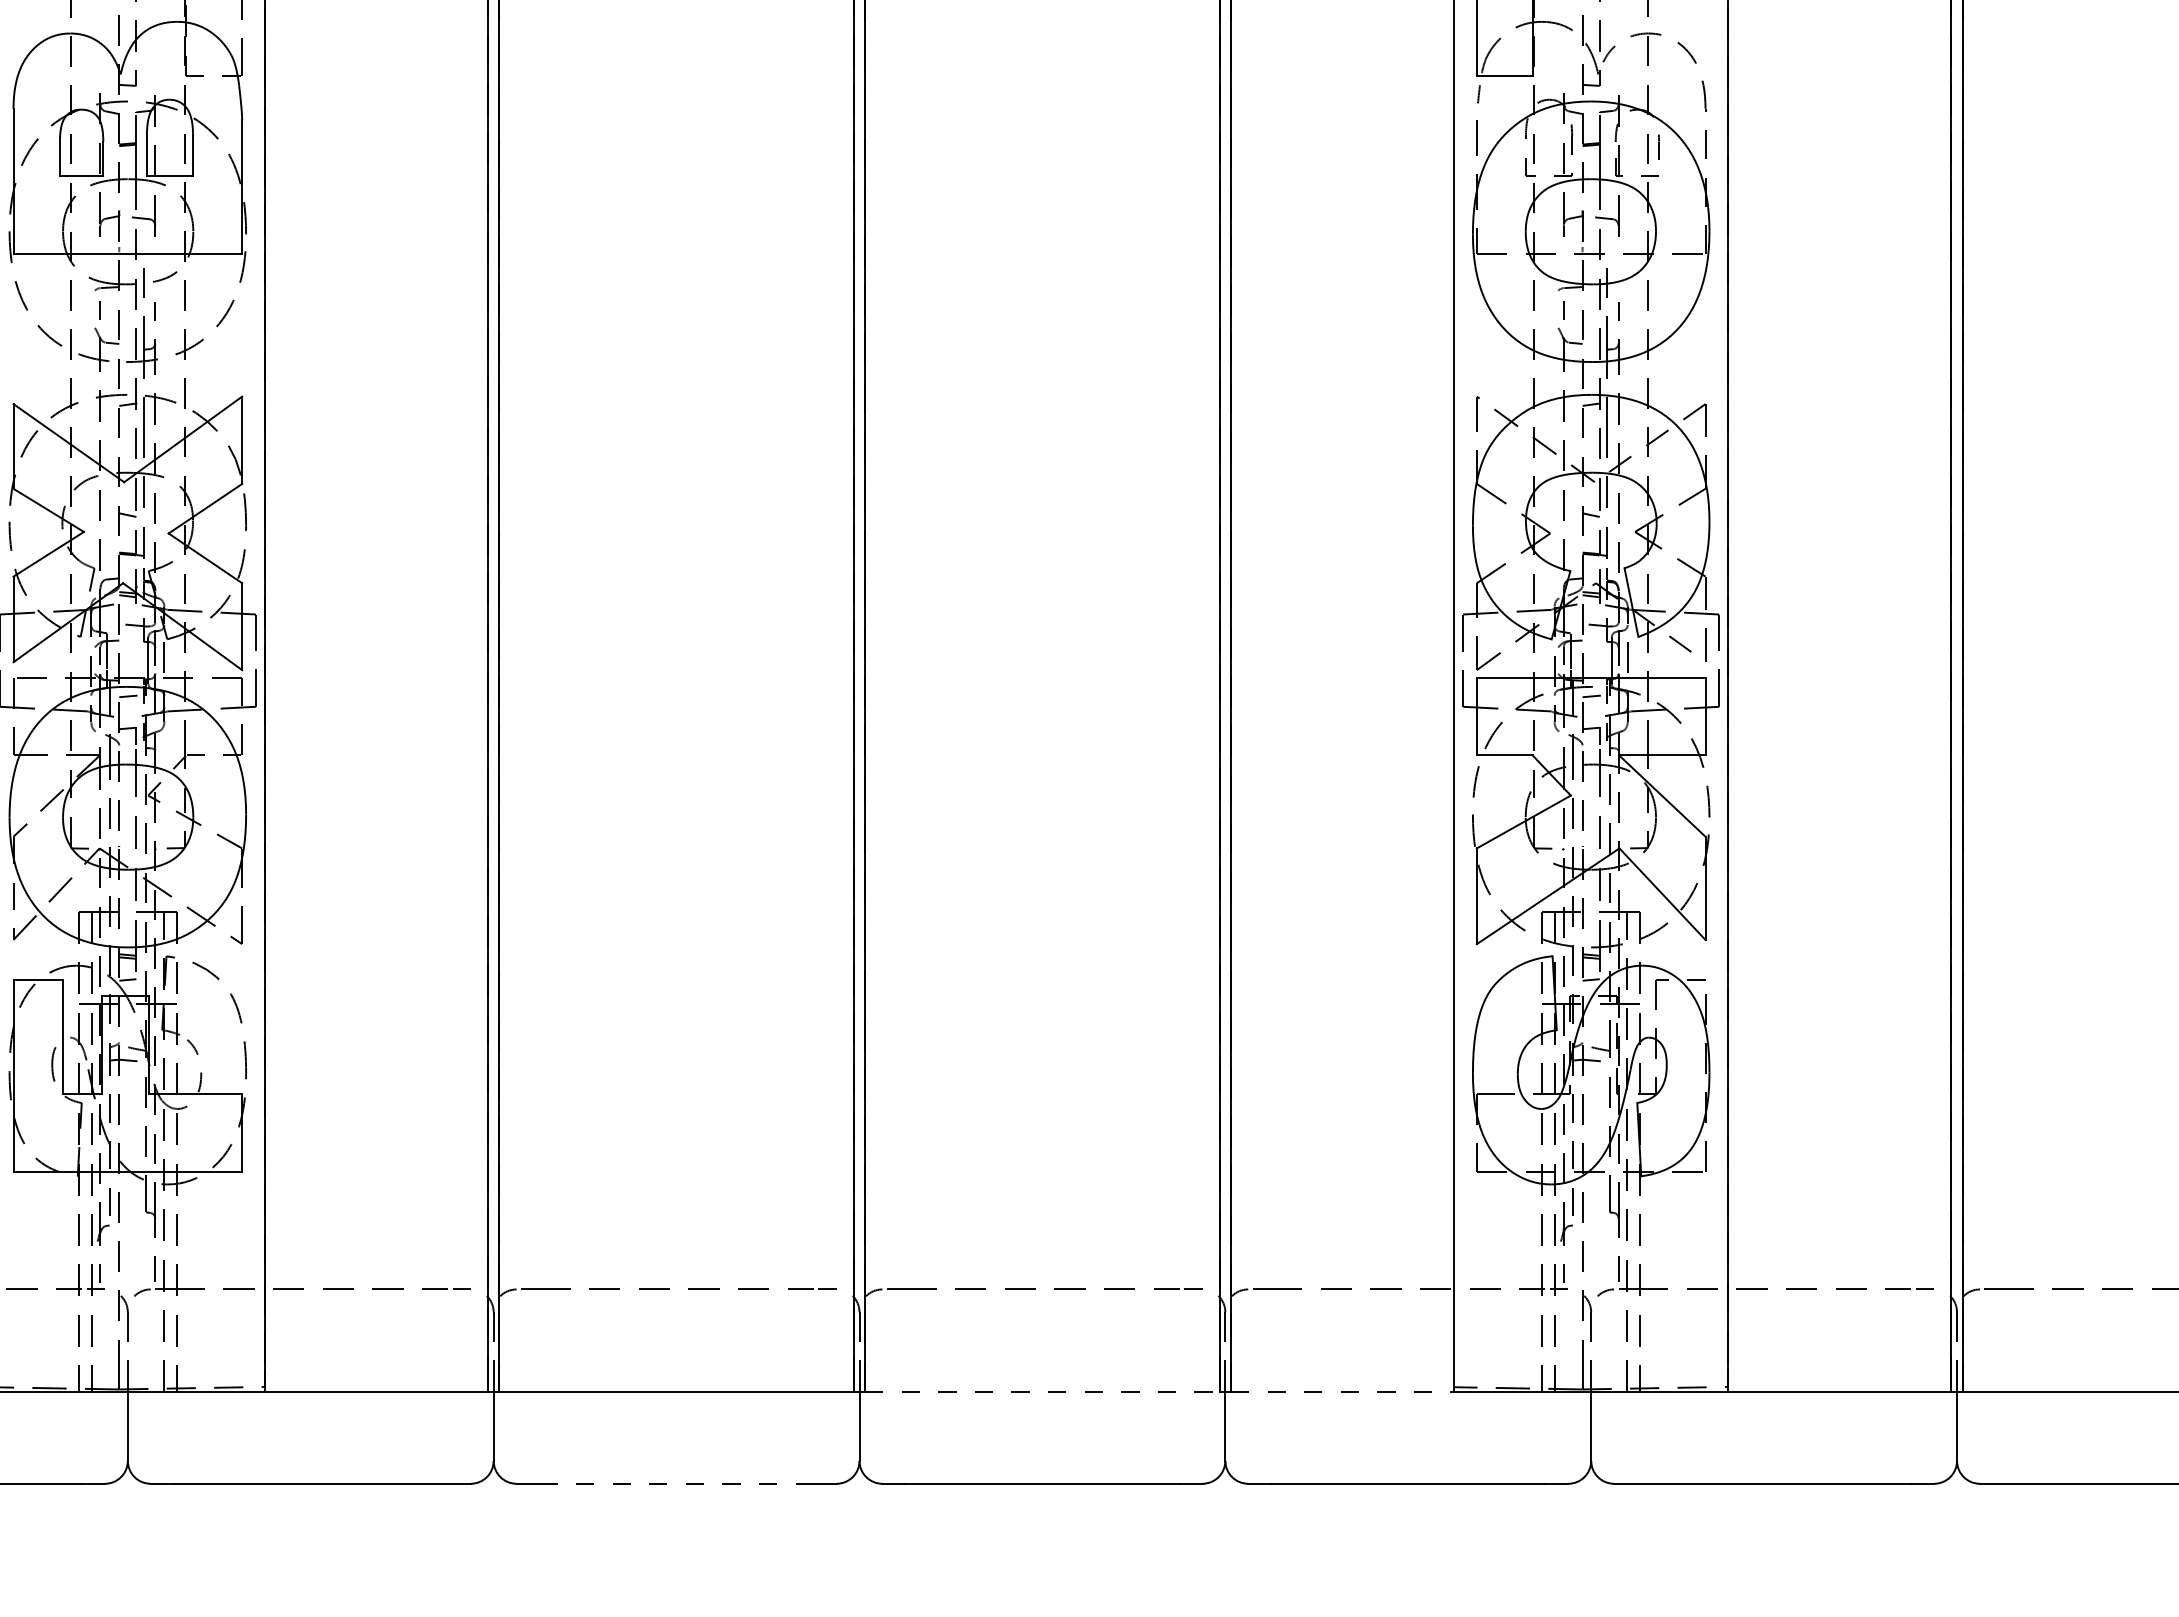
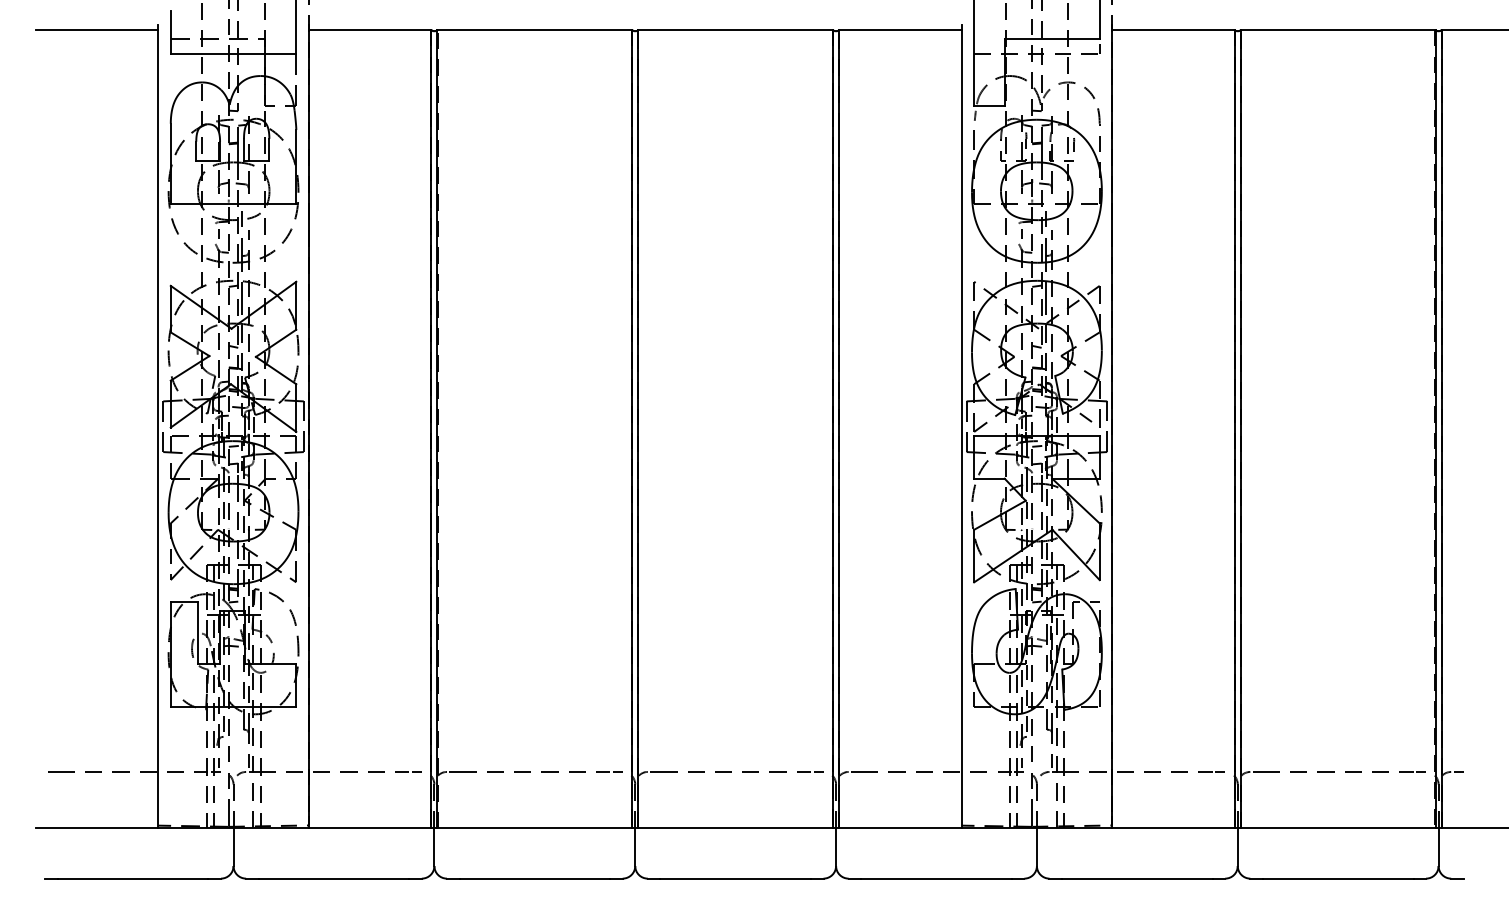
line: (1043, 1392) -> (736, 828), dashed -> solid
line: (1342, 1392) -> (900, 828), dashed -> solid
line: (677, 1483) -> (535, 878), dashed -> solid

